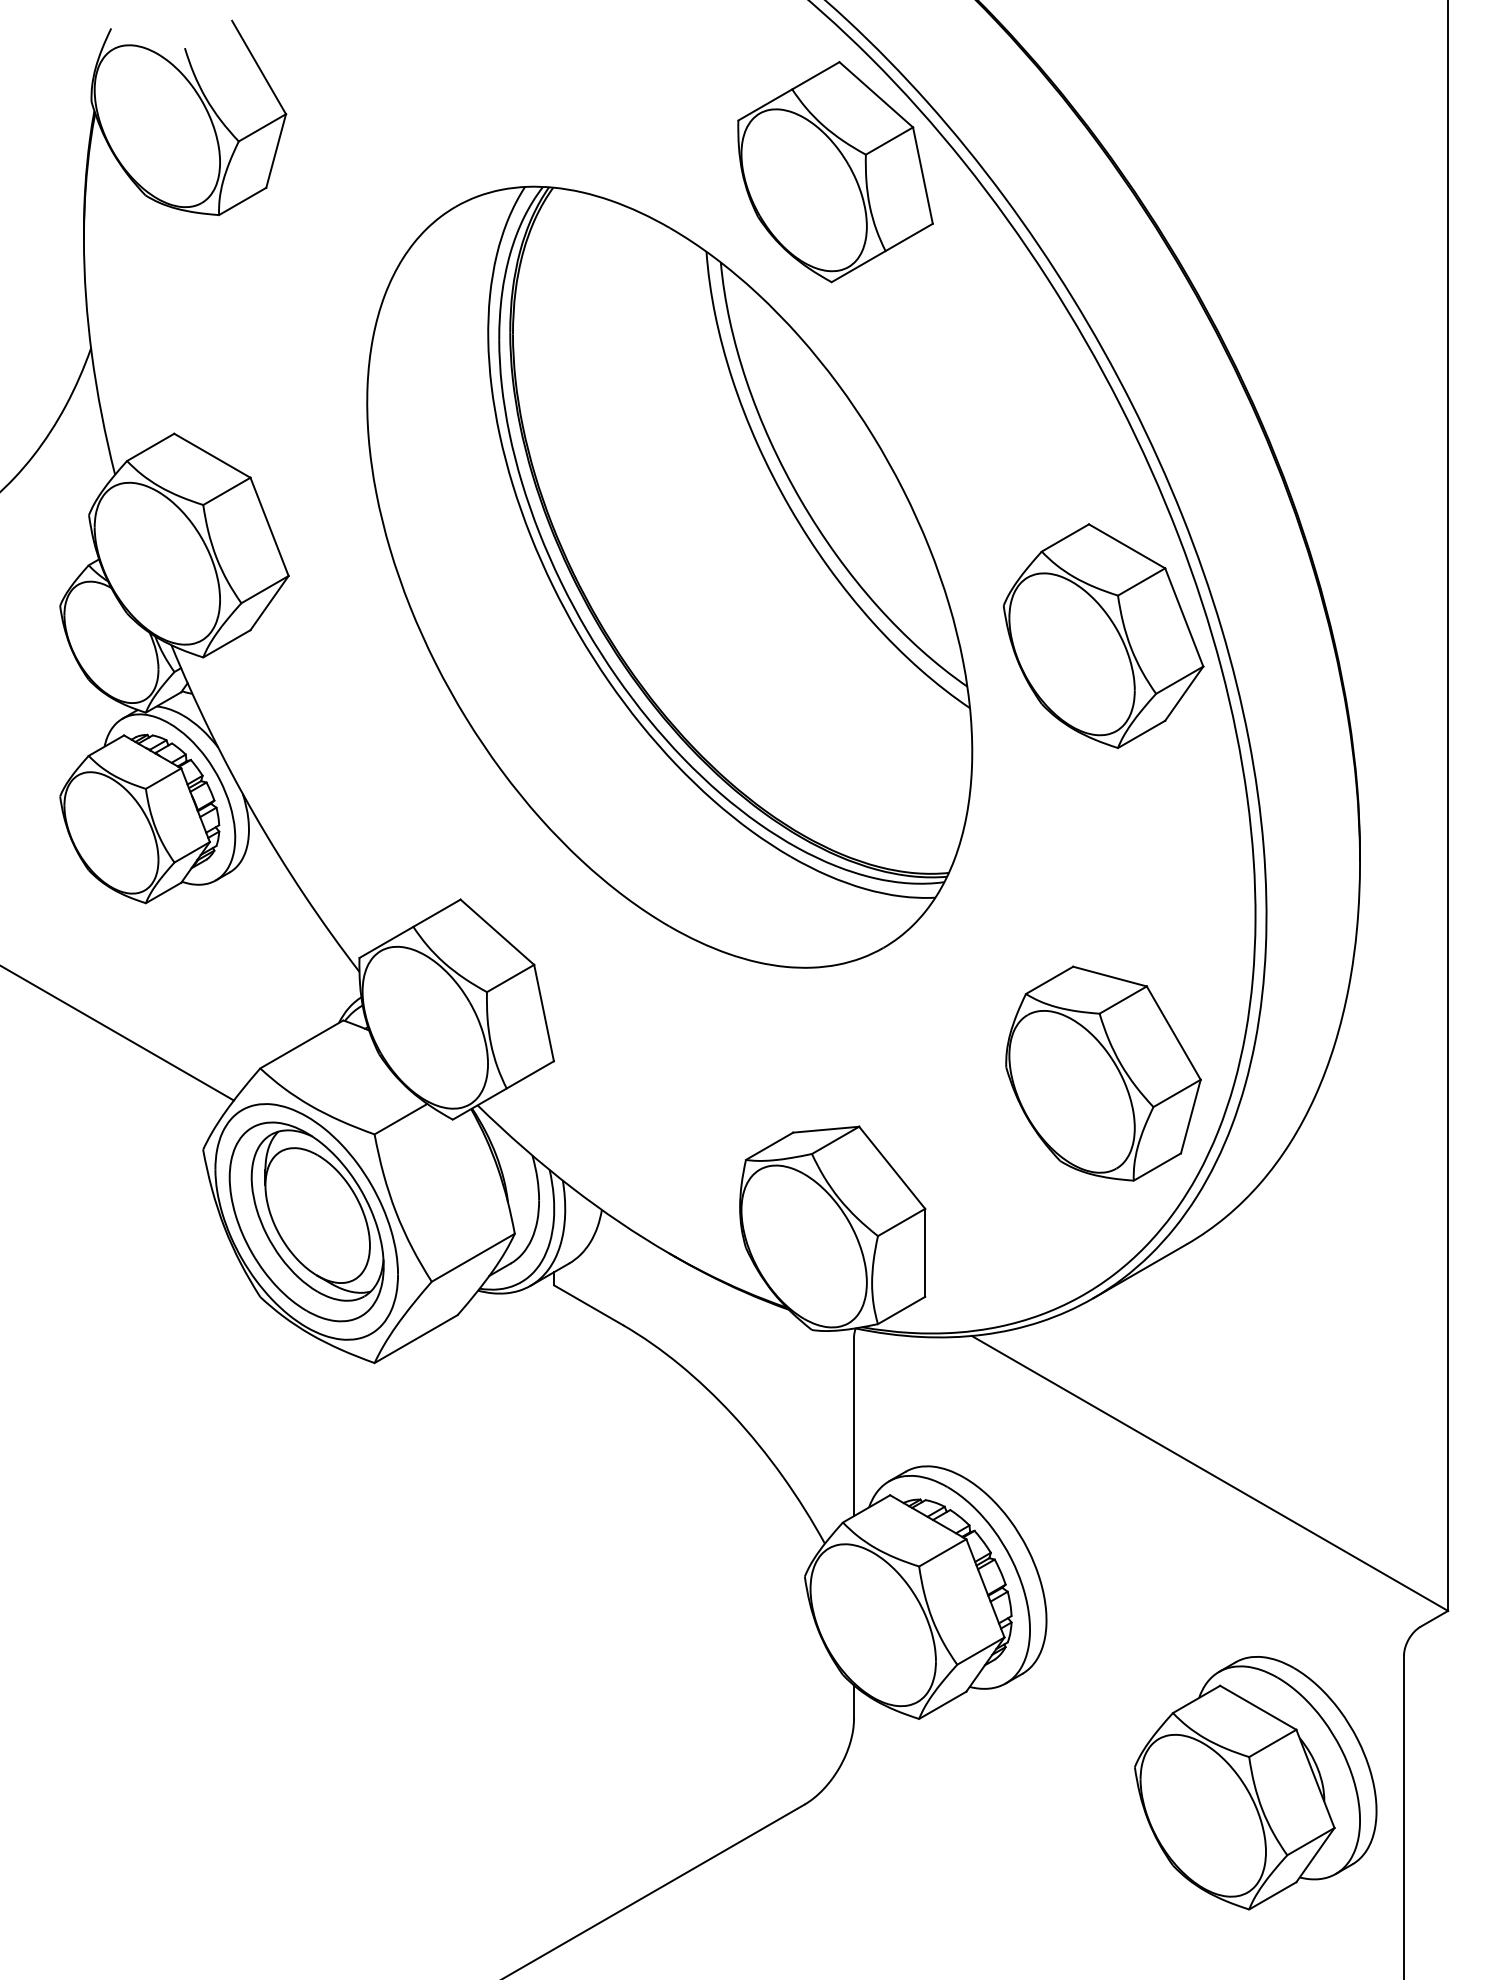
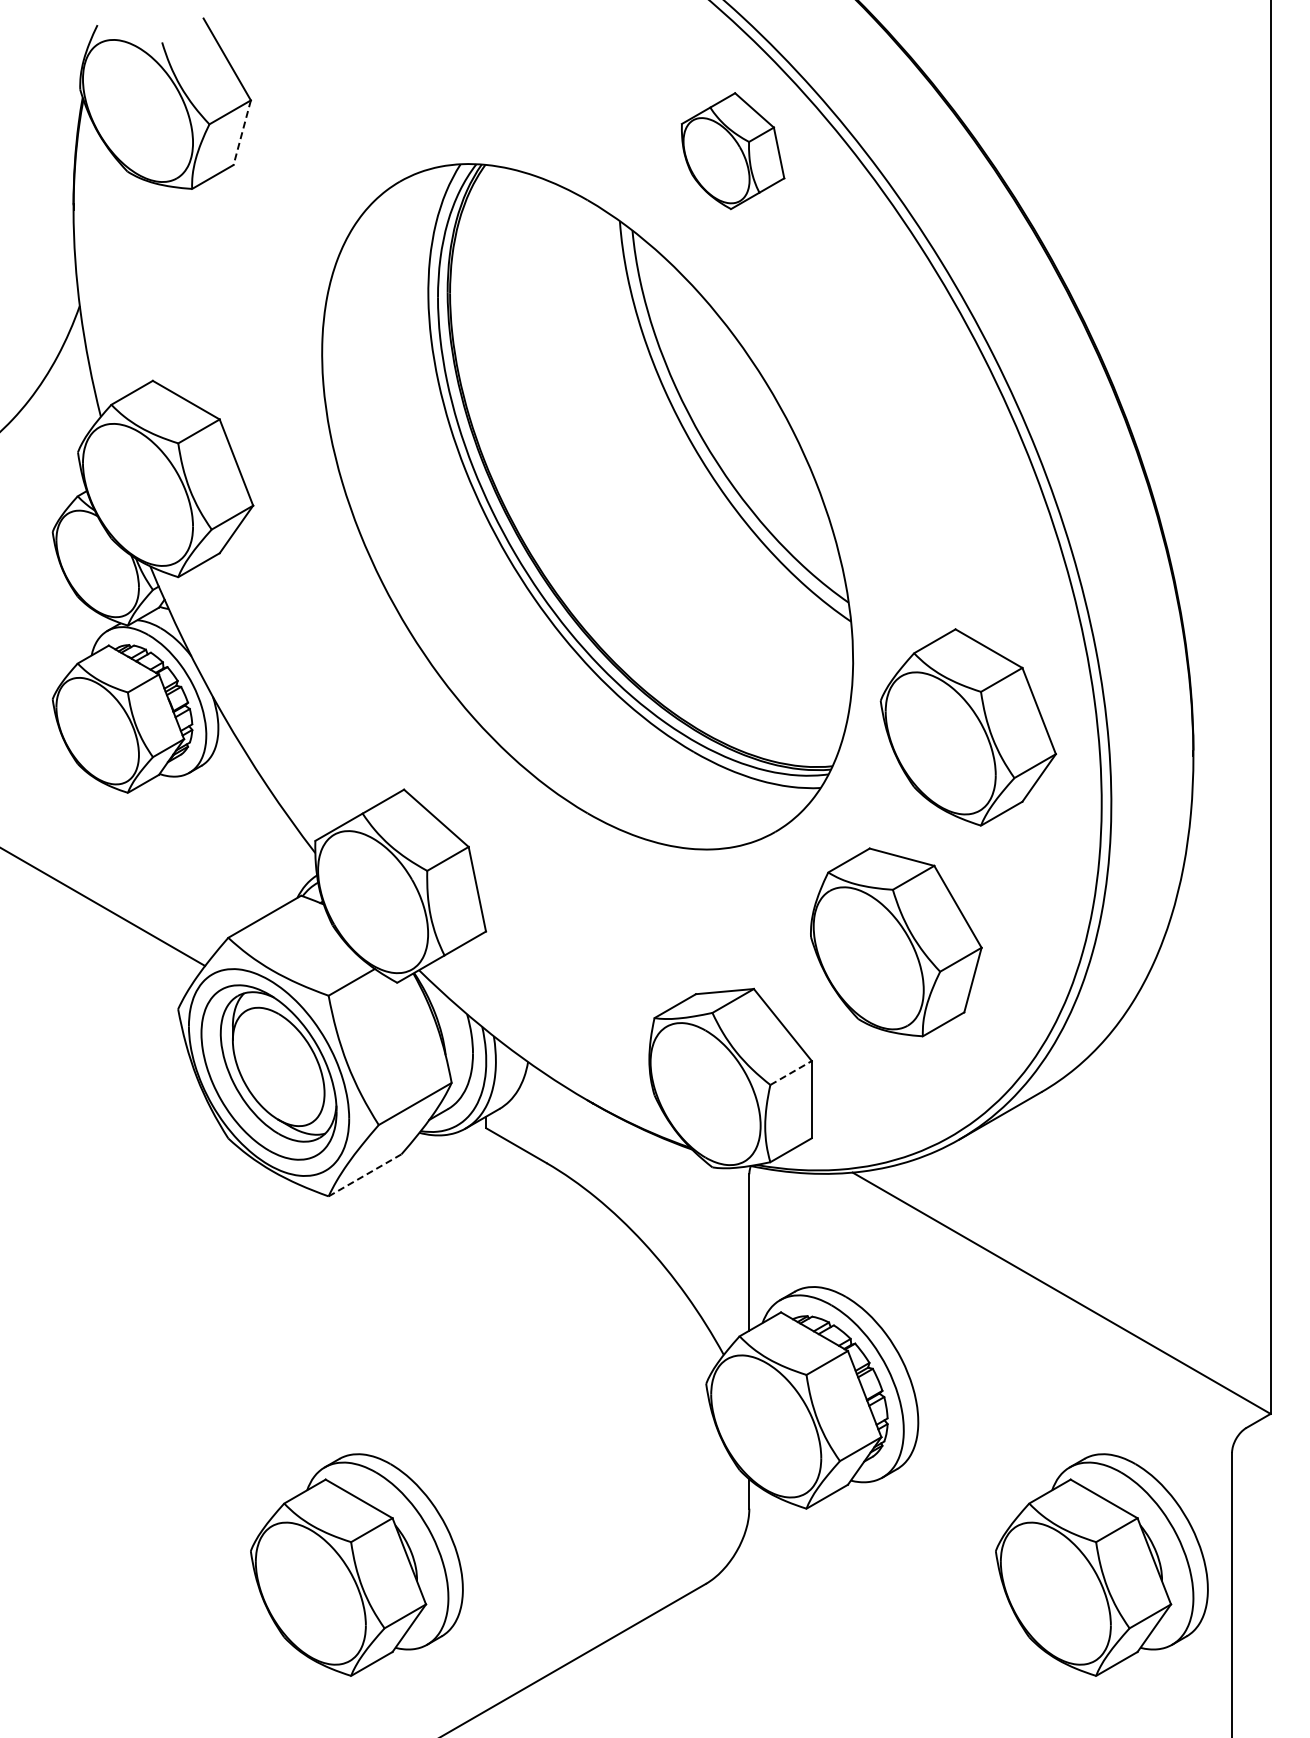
line: (276, 151) -> (242, 133), solid -> dashed
part: (834, 171) -> (732, 150), size x0.6
part: (1102, 636) -> (967, 727), moved
part: (1103, 1073) -> (896, 942), moved
line: (902, 1223) -> (791, 1073), solid -> dashed
line: (416, 1339) -> (365, 1175), solid -> dashed
part: (406, 1782) -> (356, 1564), added

